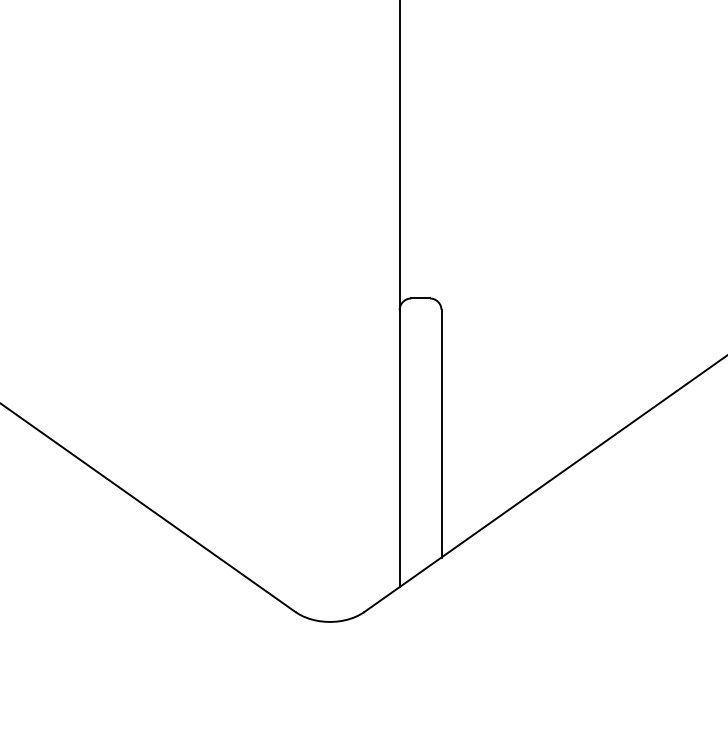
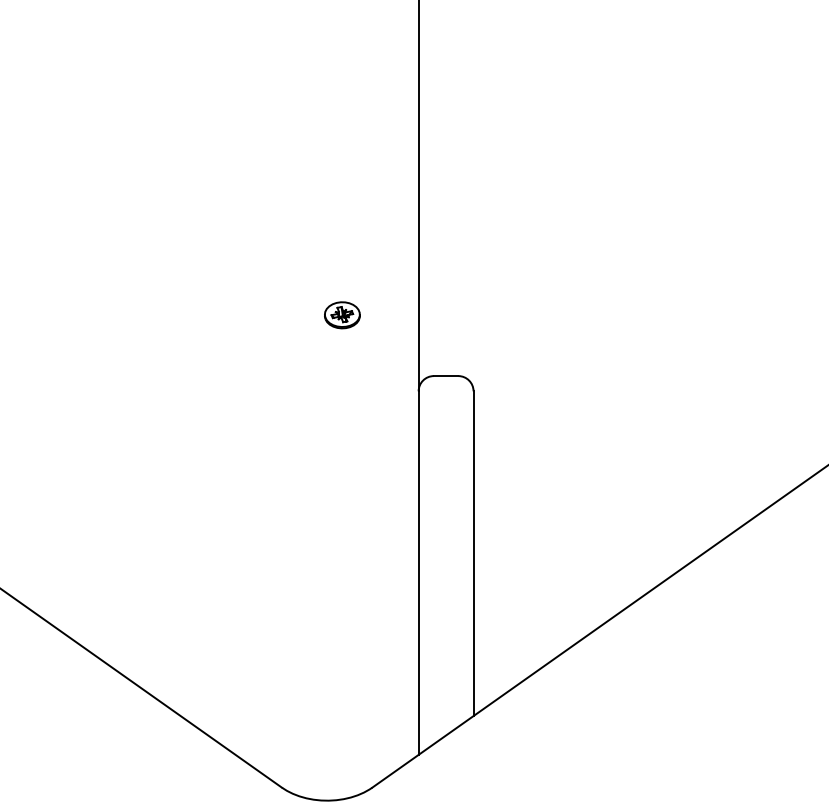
part: (341, 251) -> (342, 314), added

